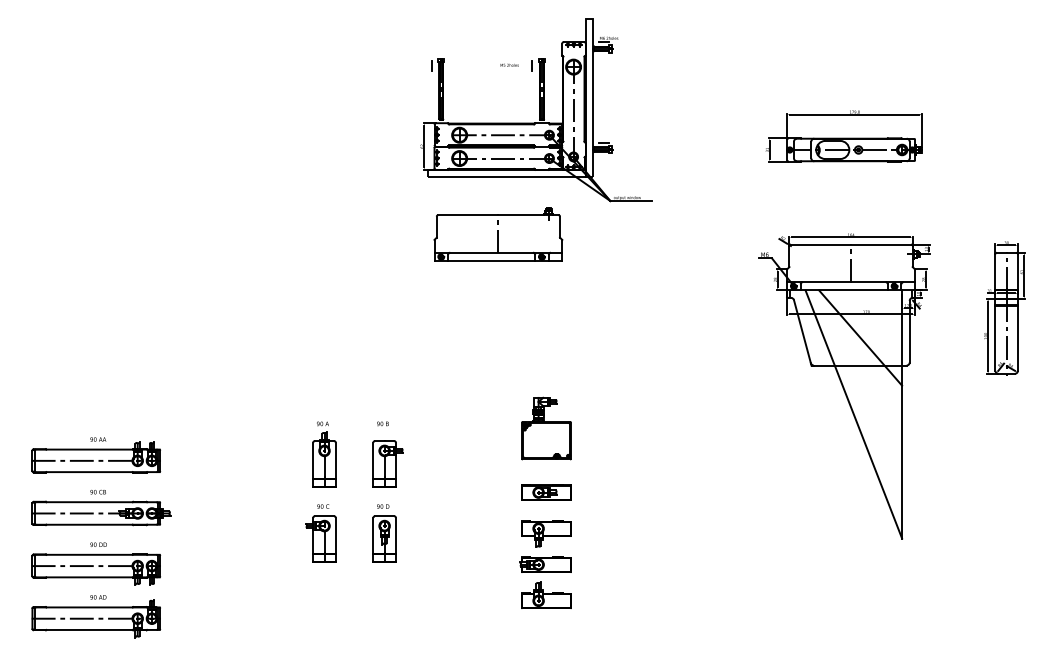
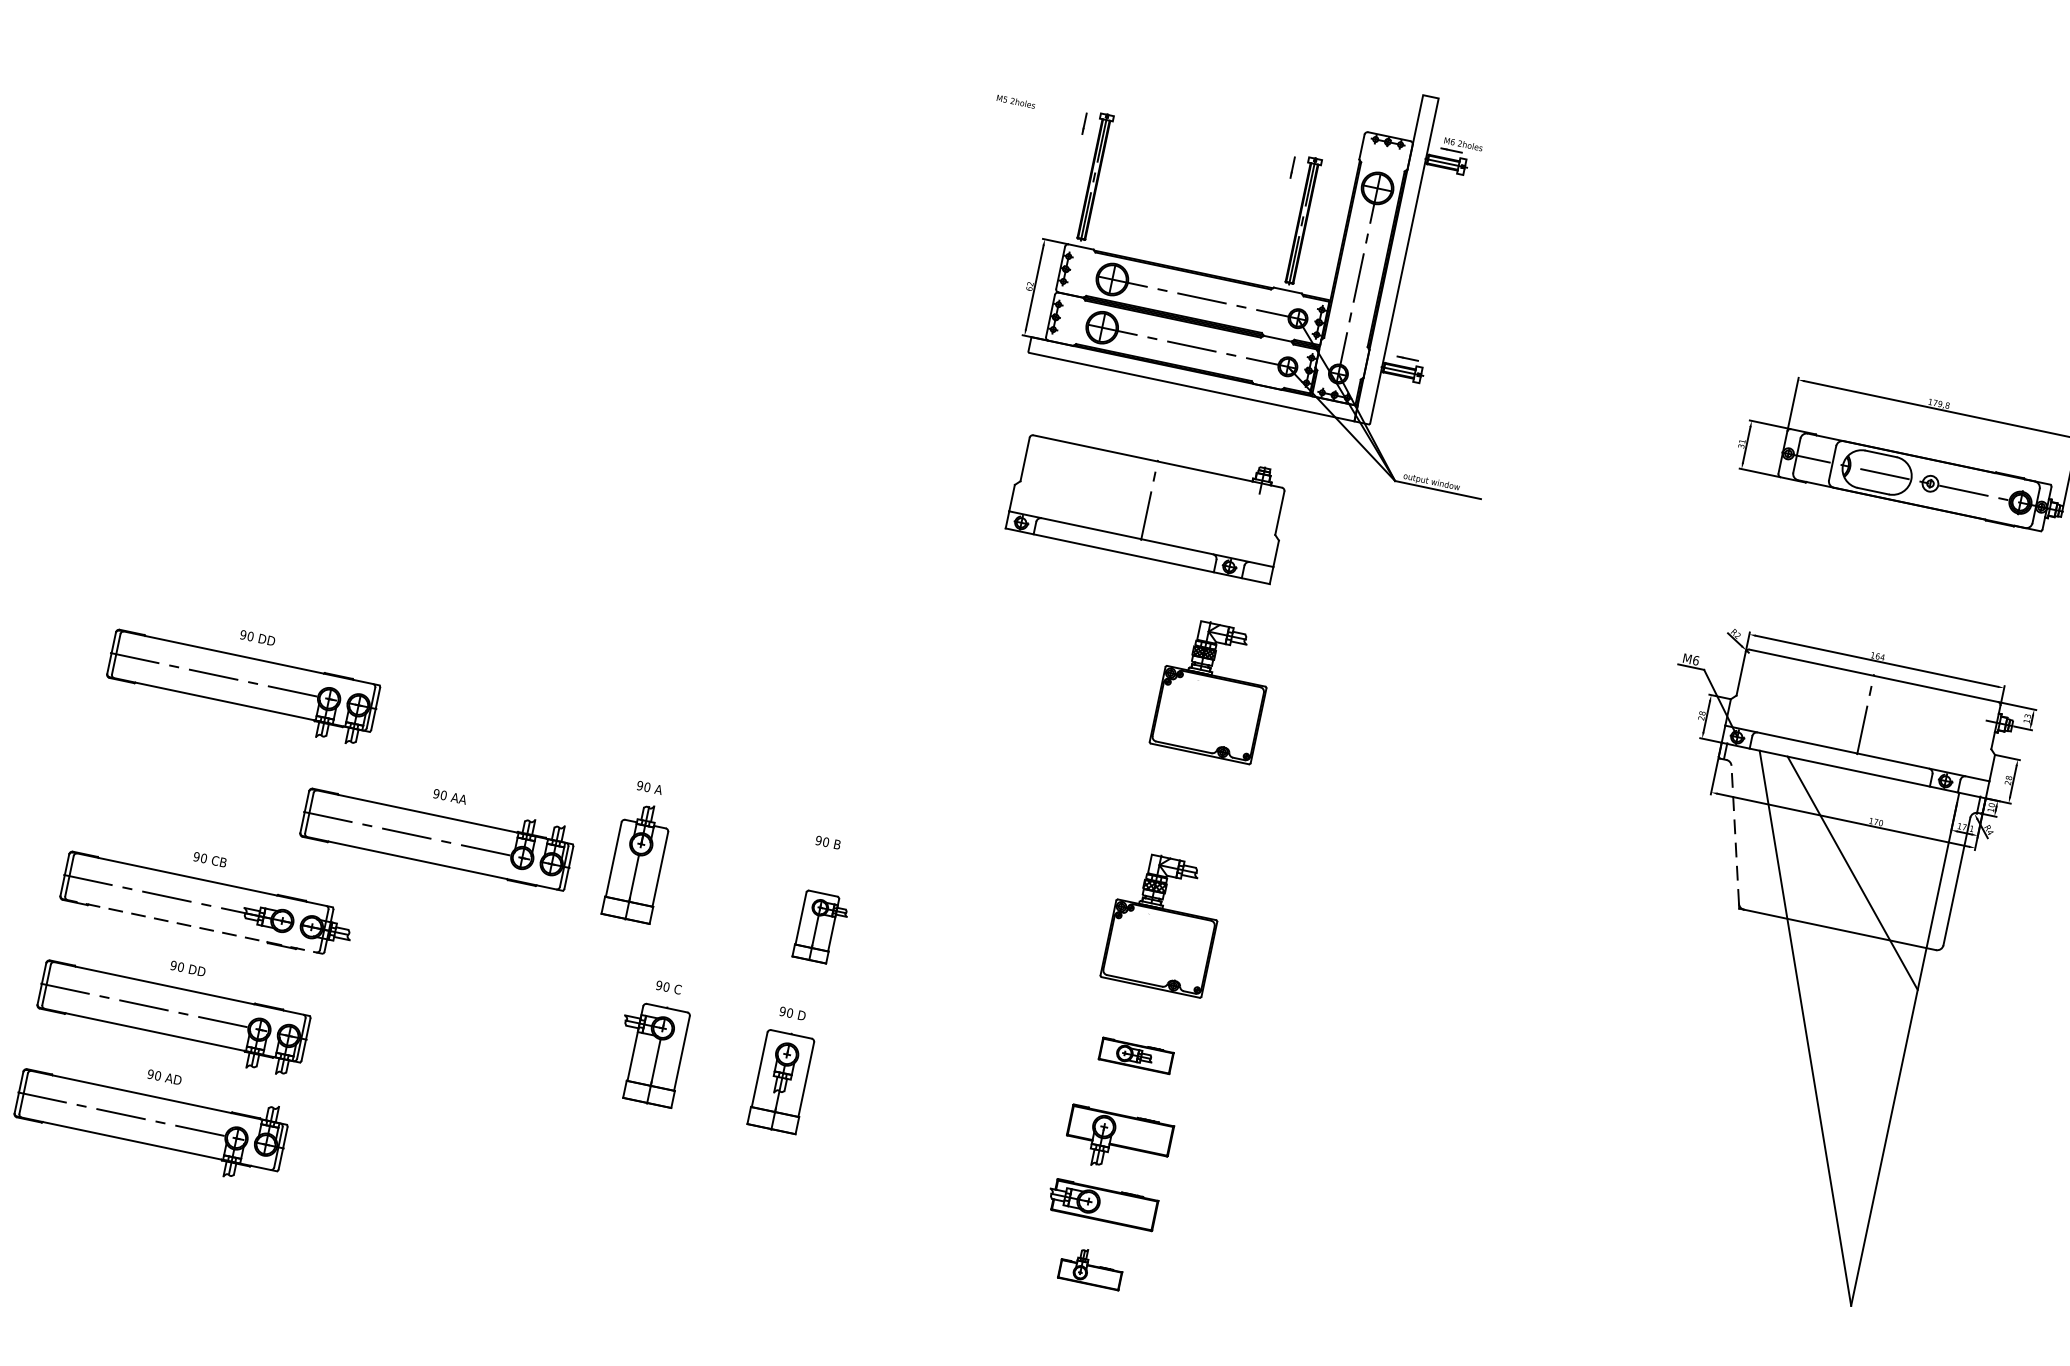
text: (509, 64) -> (1016, 100), moved
part: (546, 315) -> (1213, 689), added
line: (802, 331) -> (1735, 834), solid -> dashed
part: (96, 403) -> (245, 675), added
part: (324, 454) -> (639, 851), moved
part: (96, 455) -> (439, 828), moved
part: (387, 463) -> (820, 926), size x0.7
part: (546, 492) -> (1136, 1055), size x0.7
line: (96, 524) -> (192, 925), solid -> dashed
part: (546, 594) -> (1091, 1266), size x0.6

